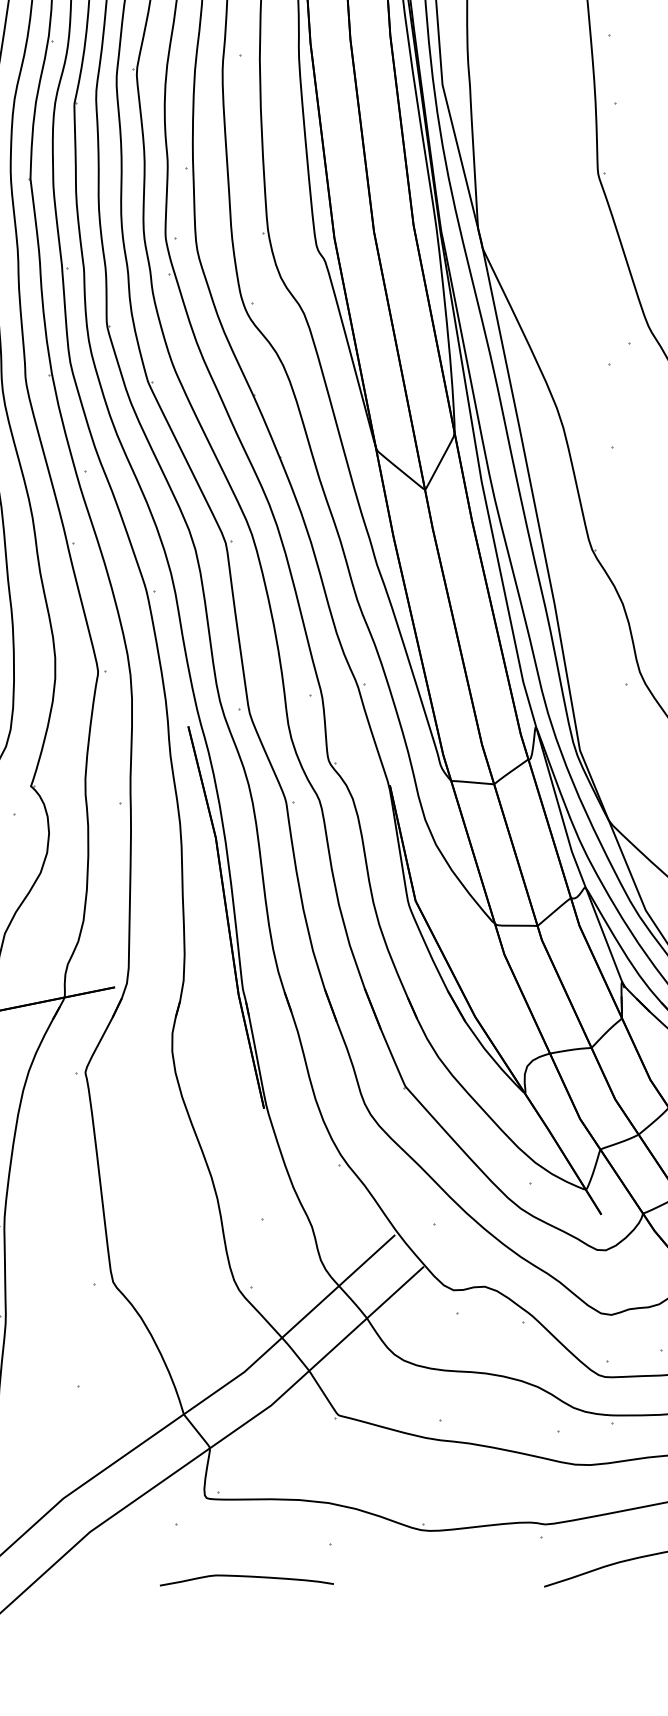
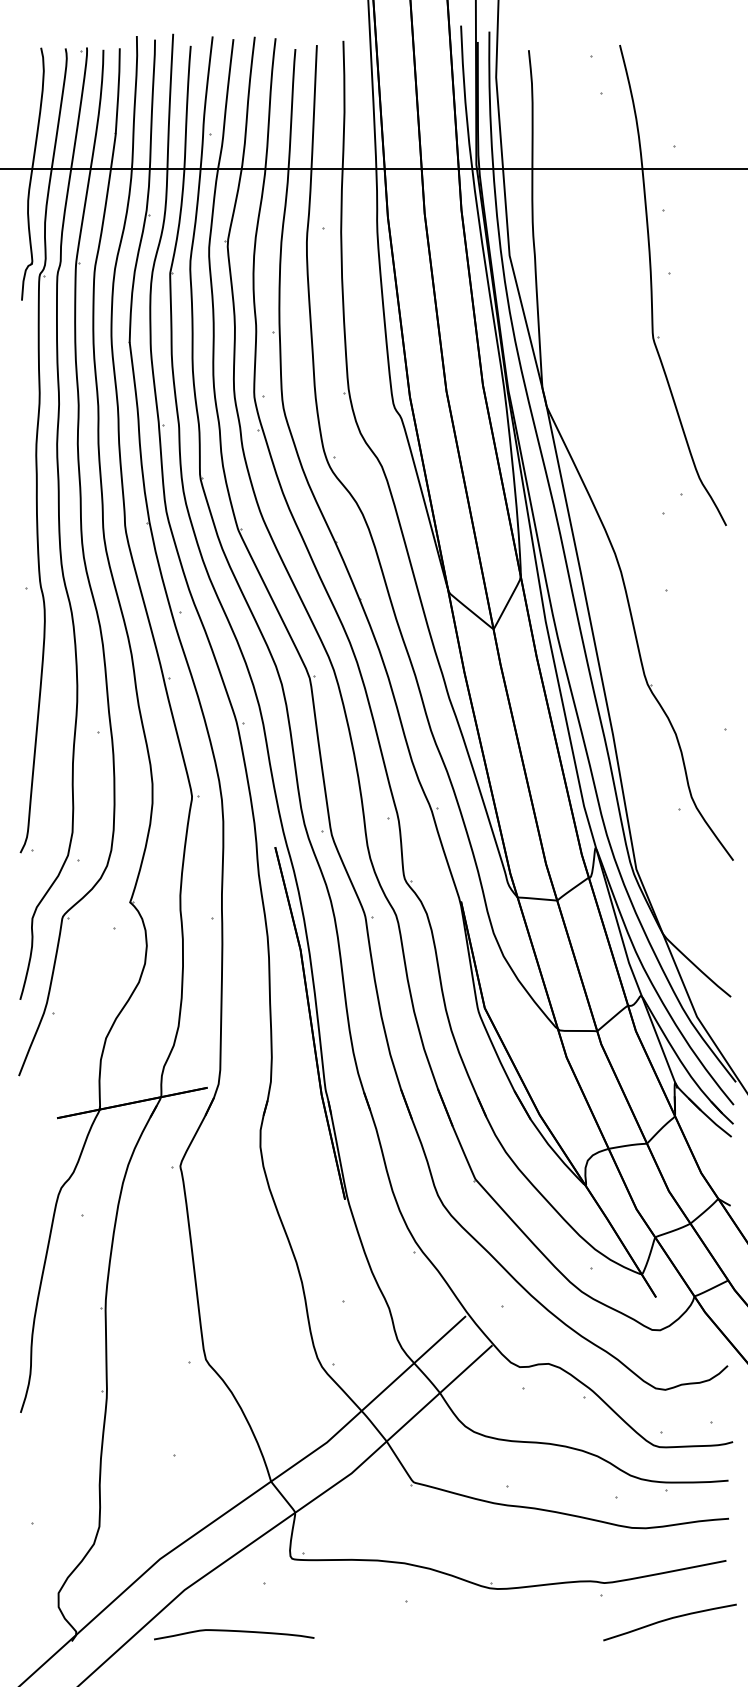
curve: (247, 1576) -> (234, 1631), moved

